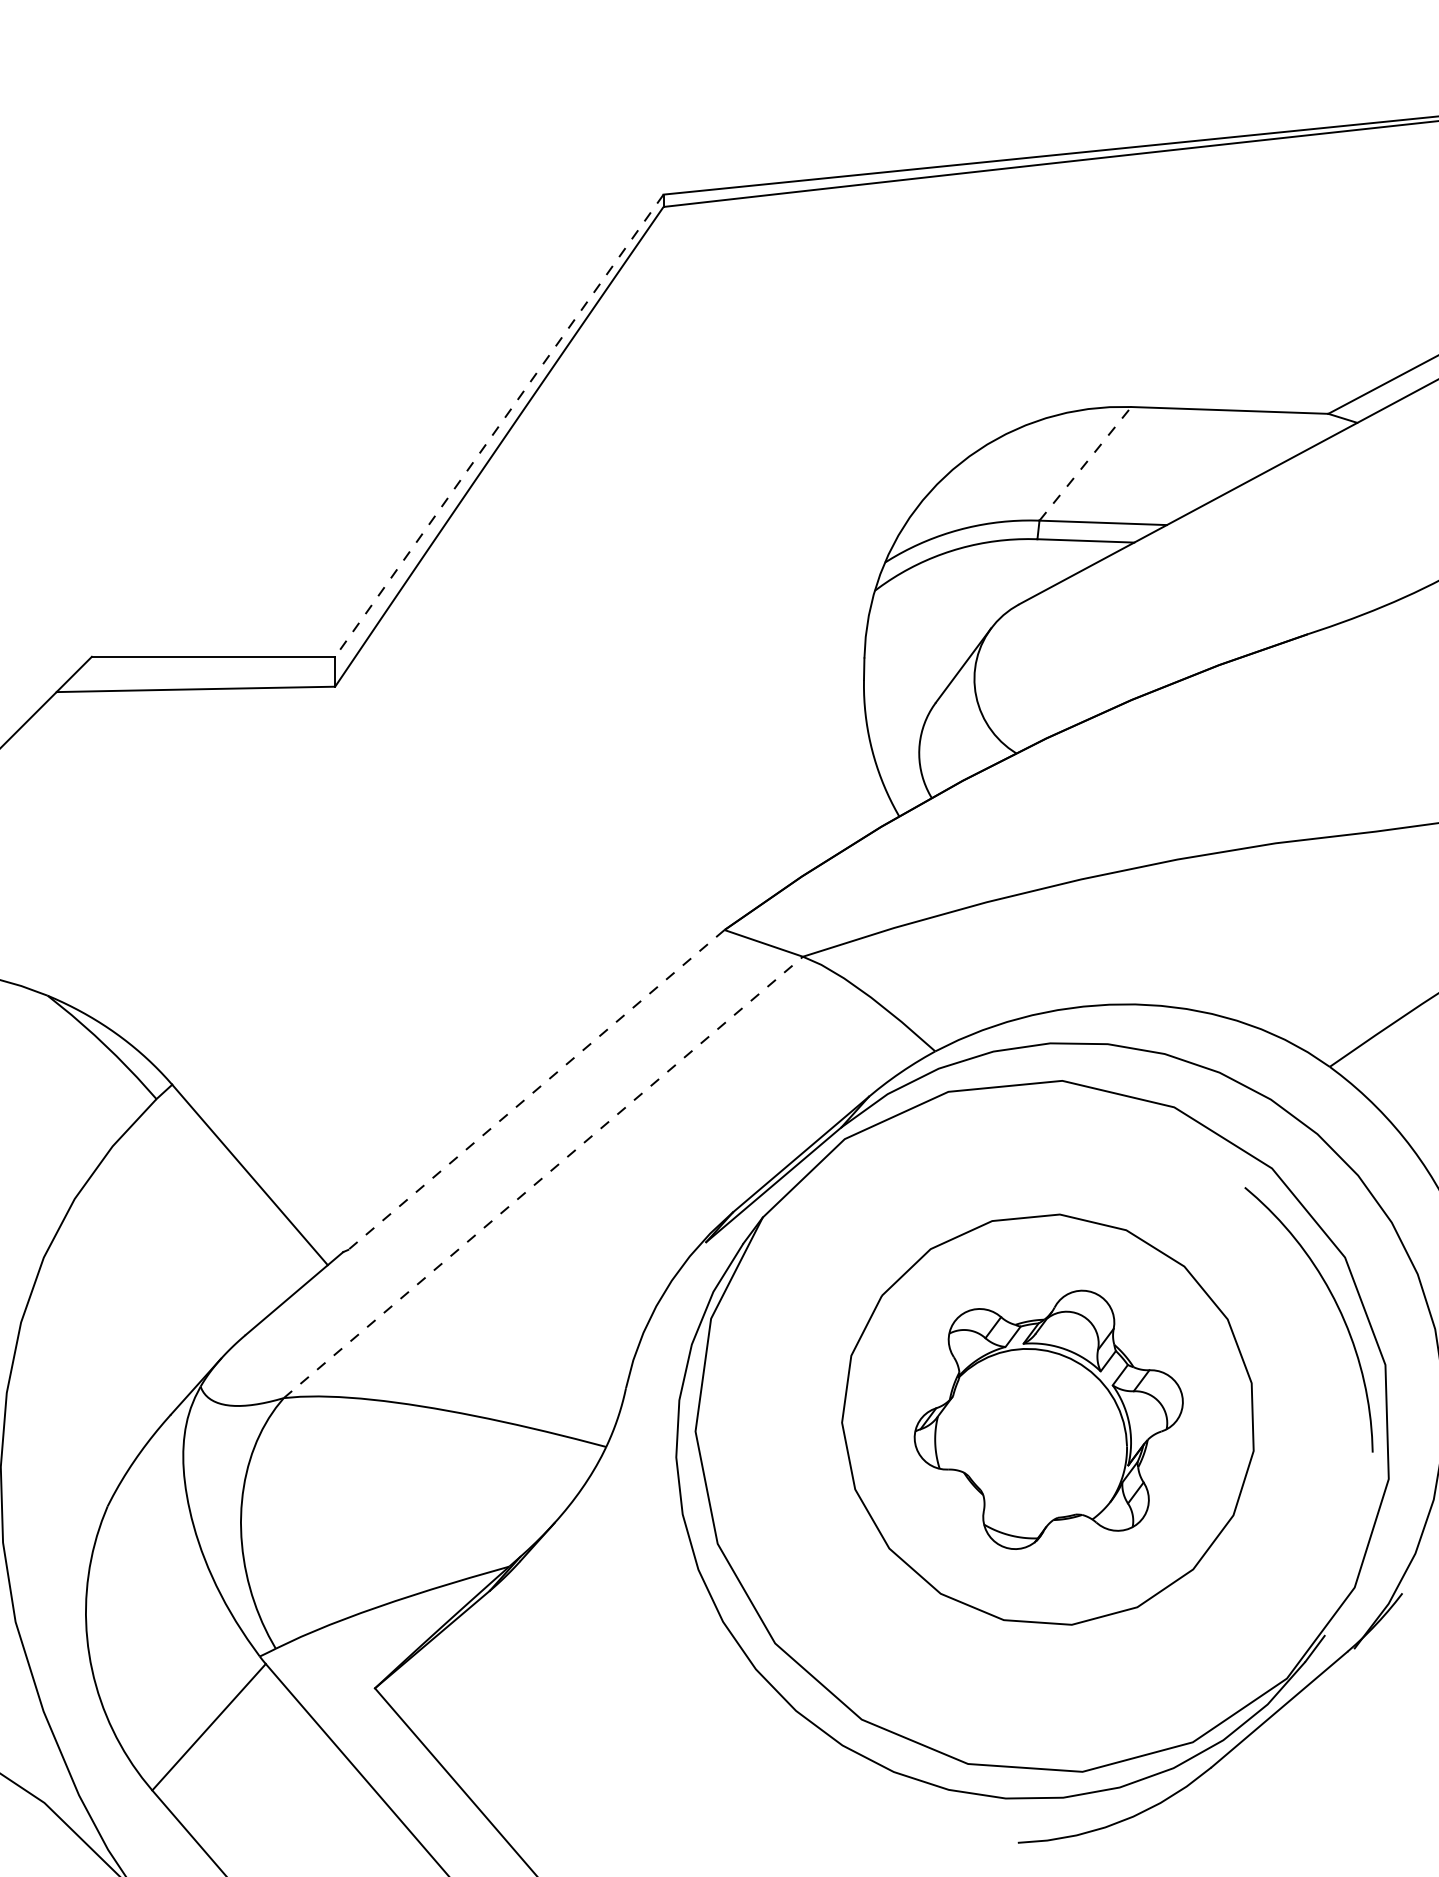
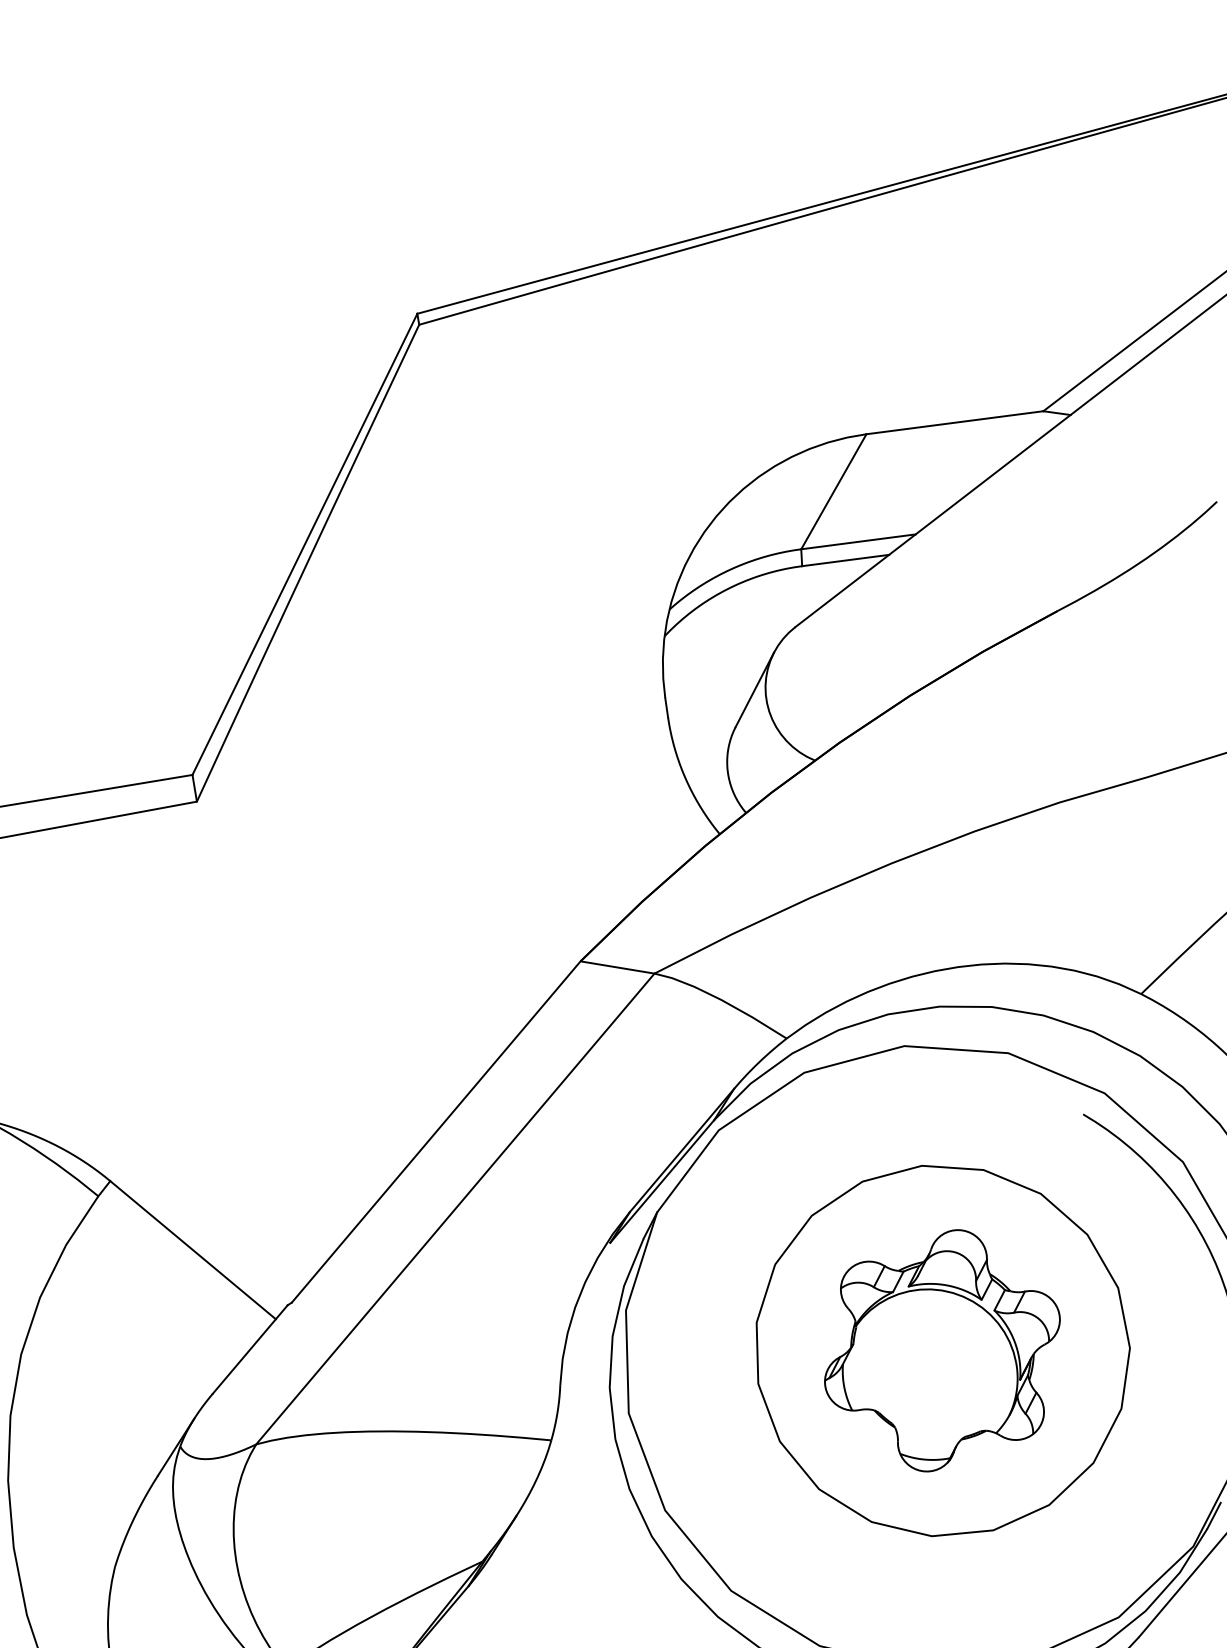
line: (499, 426) -> (305, 545), dashed -> solid
line: (1085, 463) -> (833, 491), dashed -> solid
line: (536, 1090) -> (436, 1132), dashed -> solid
line: (543, 1177) -> (455, 1209), dashed -> solid

